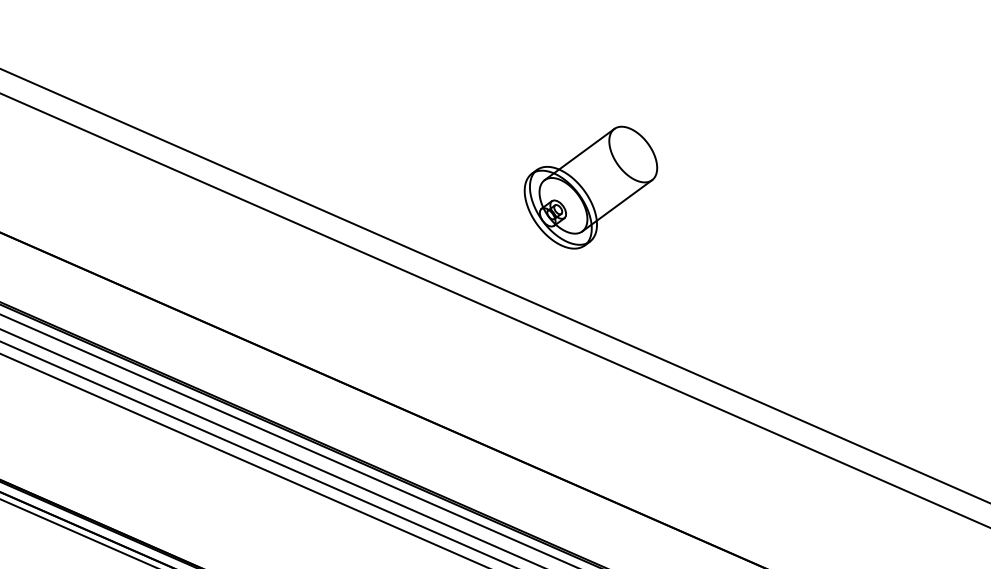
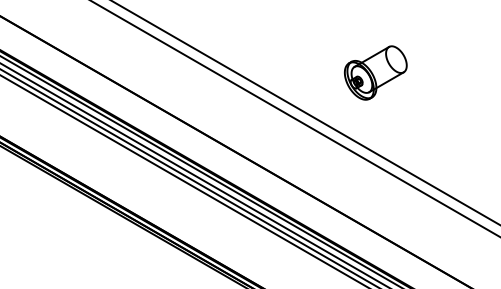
part: (591, 187) -> (375, 72), moved

